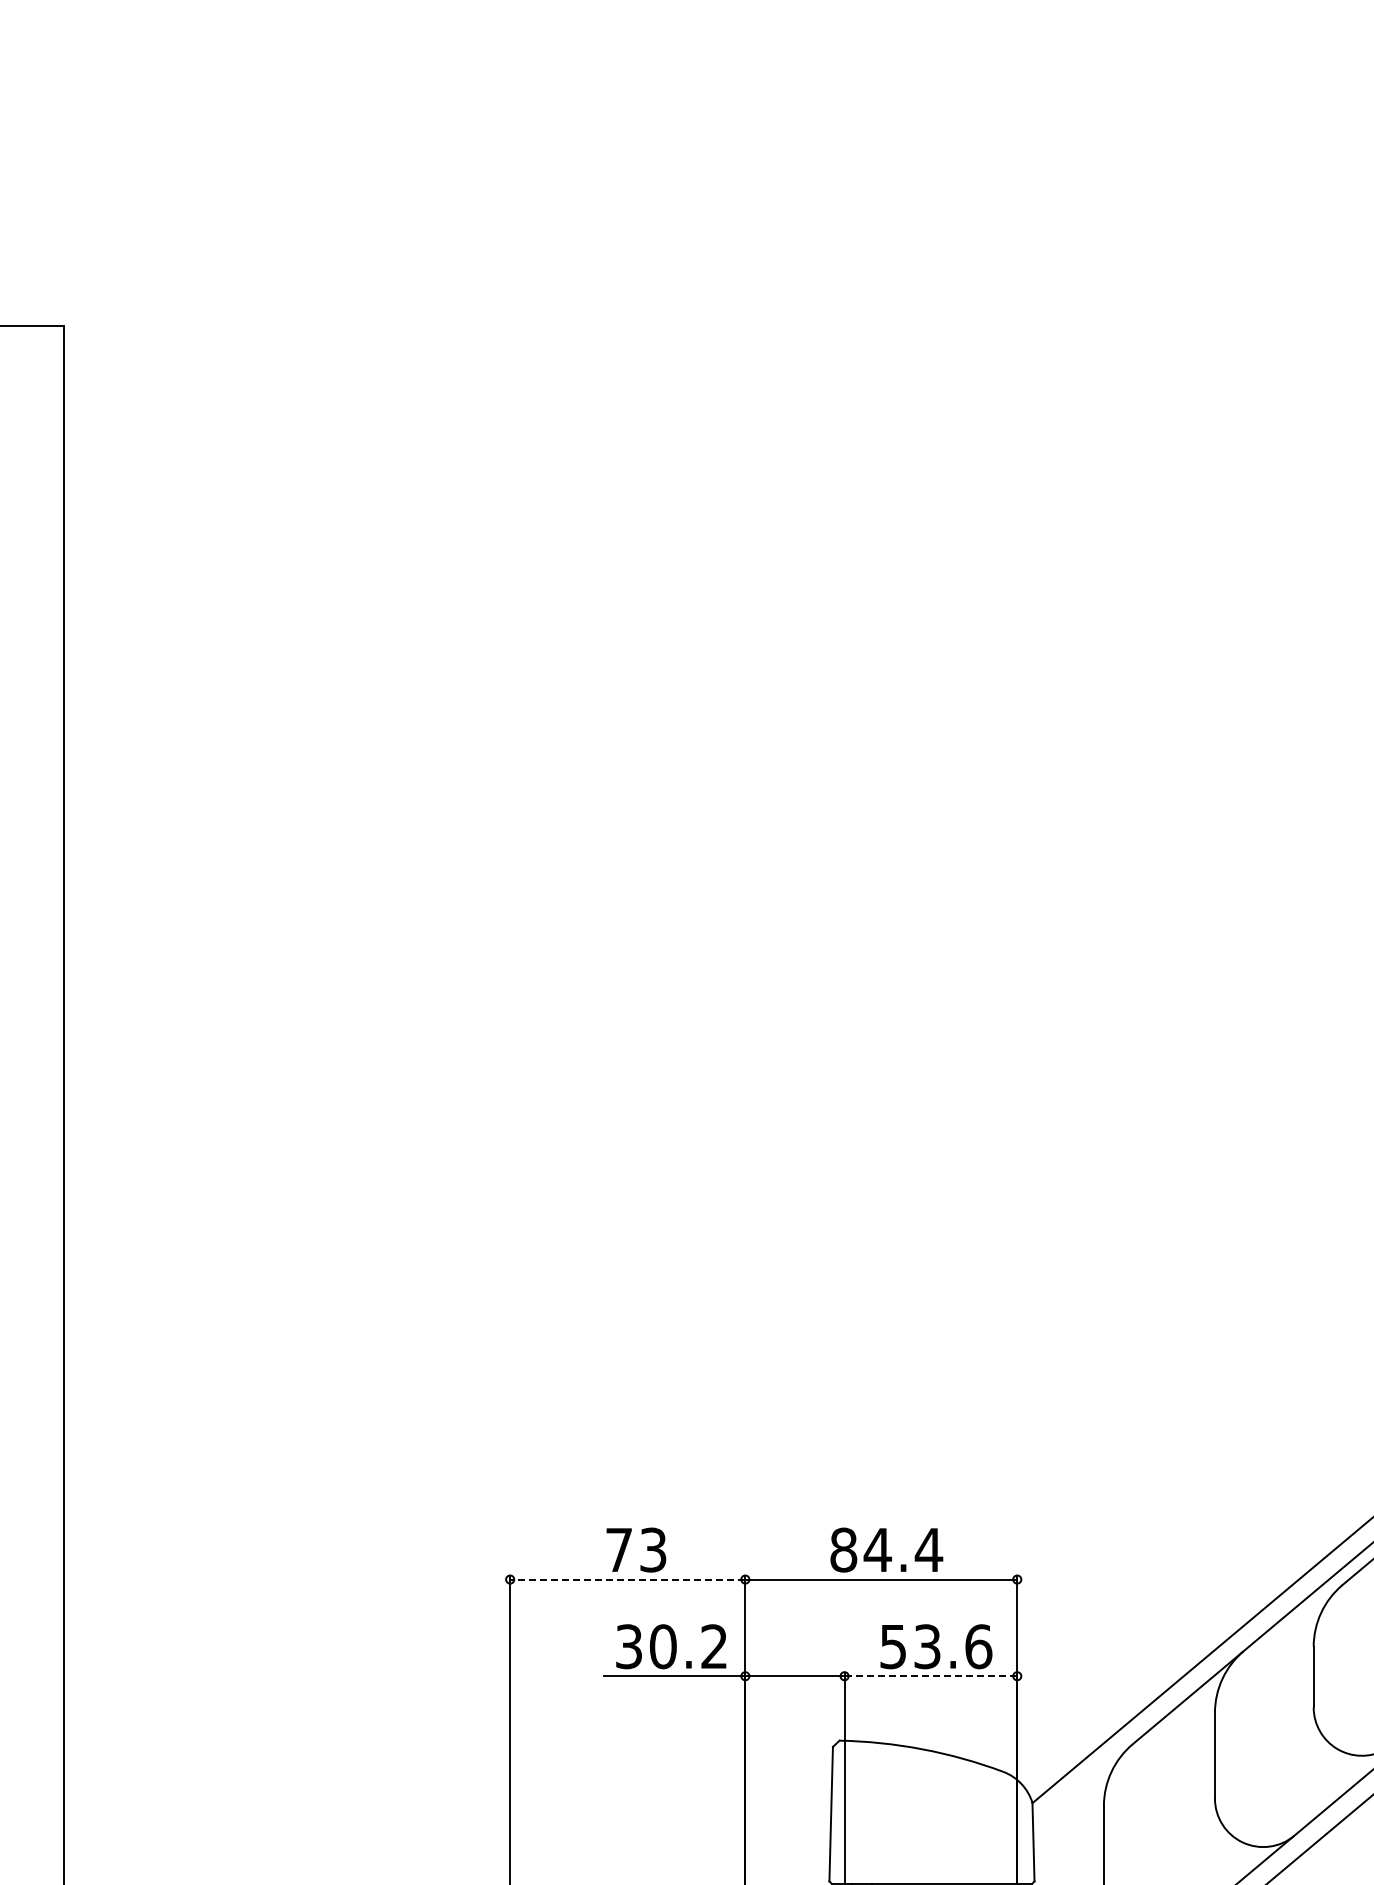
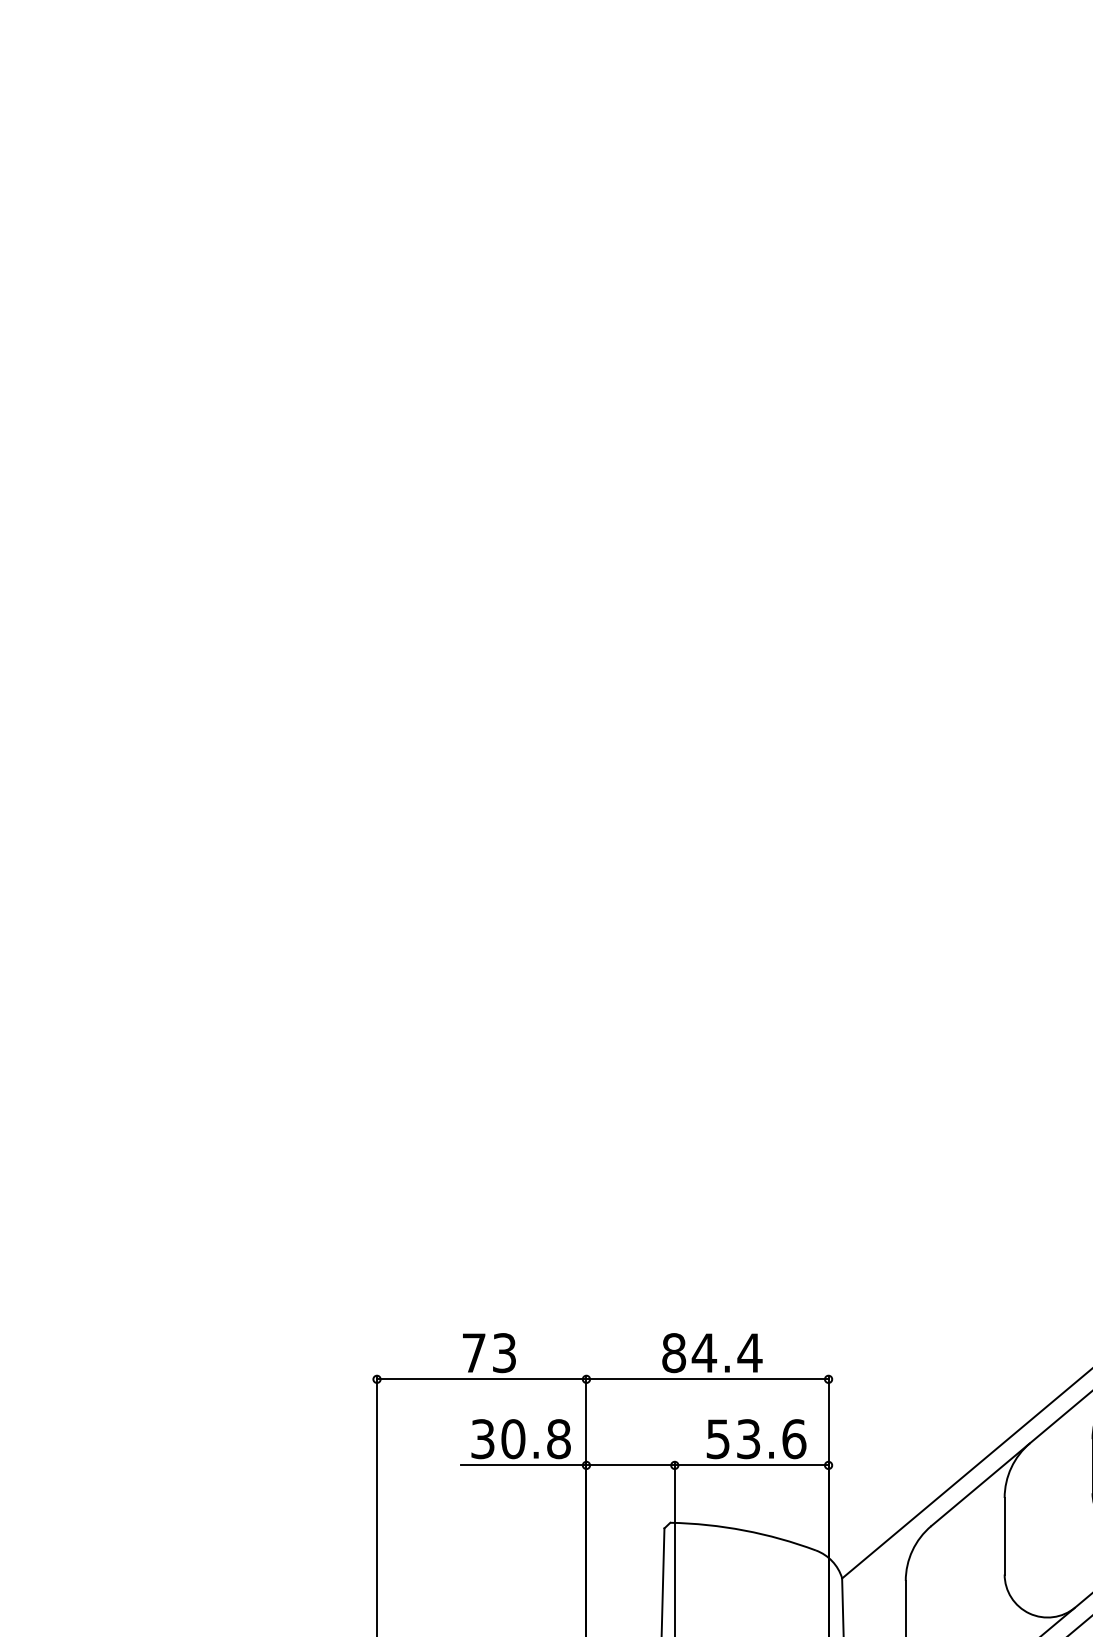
line: (627, 1579) -> (481, 1379), dashed -> solid
text: (714, 1646) -> (558, 1438), 30.2 -> 30.8
line: (931, 1676) -> (752, 1465), dashed -> solid

